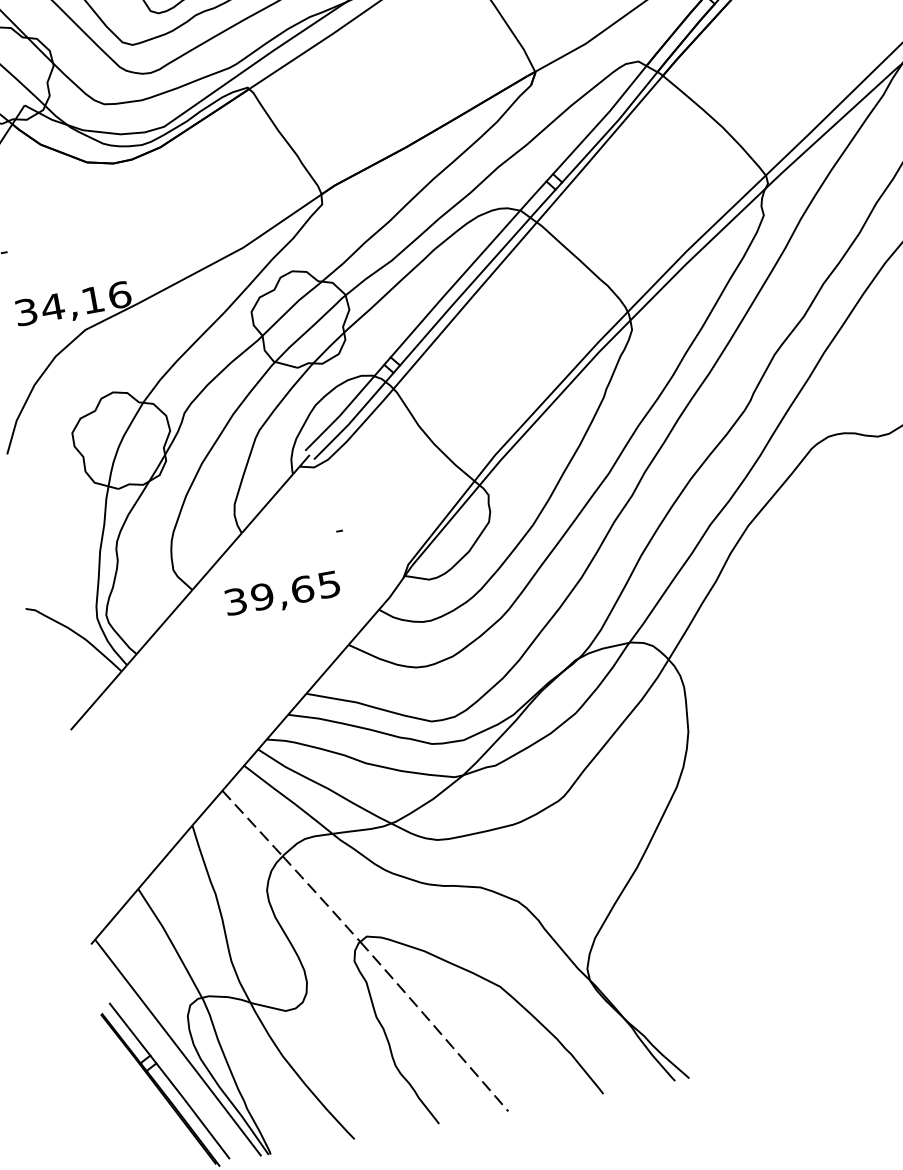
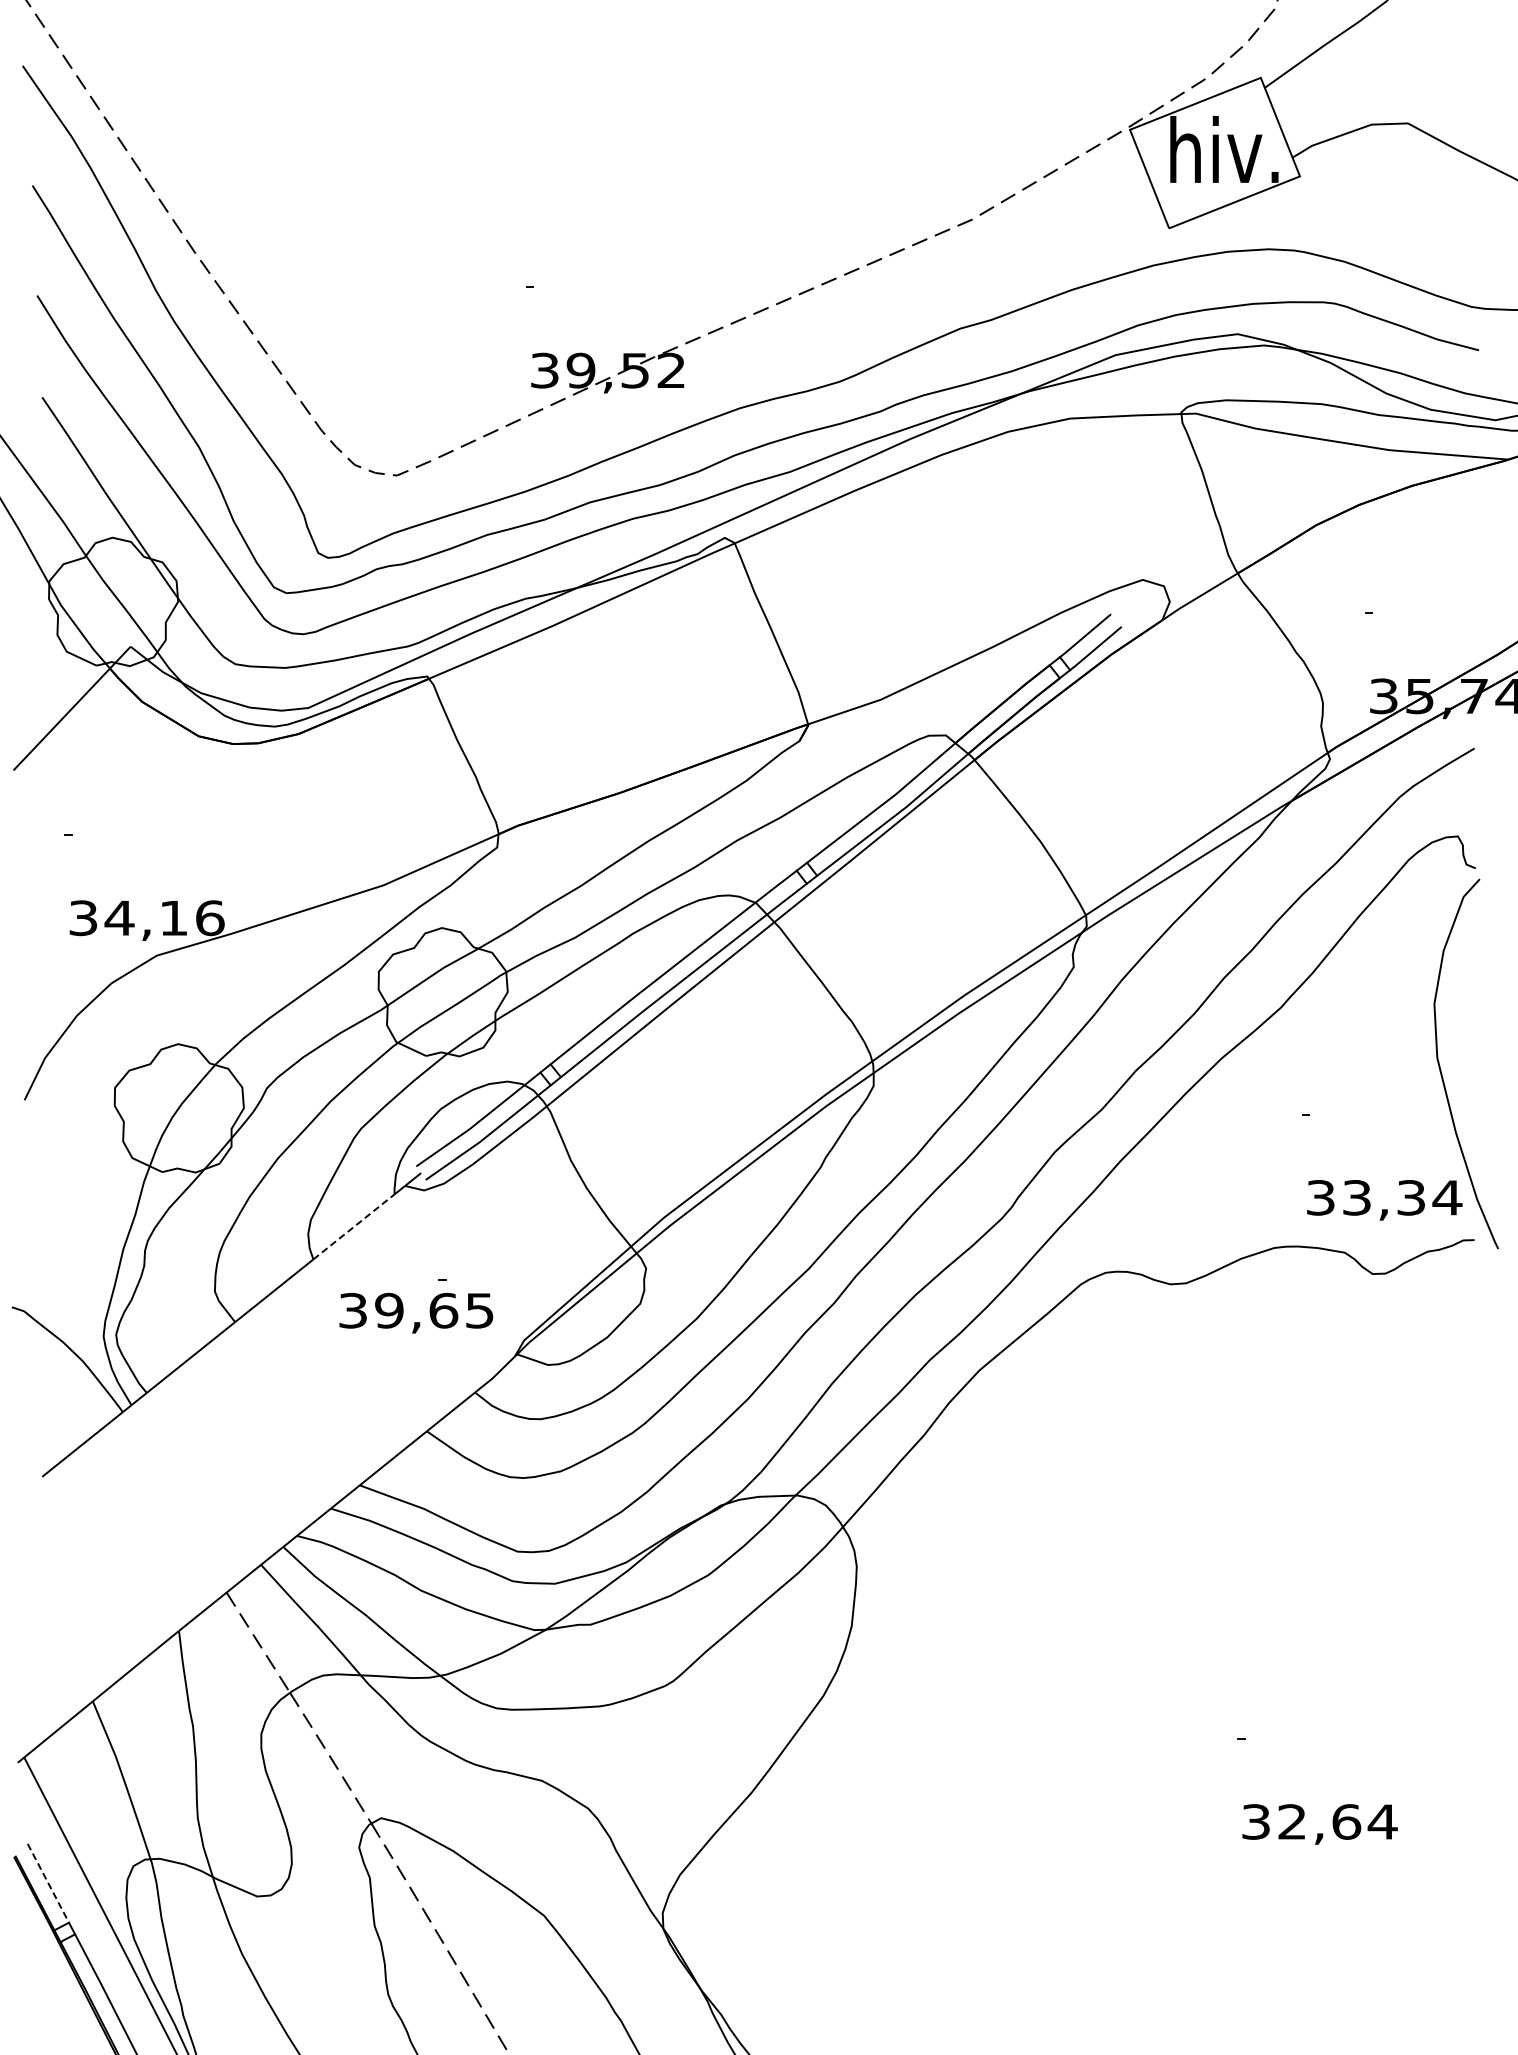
line: (267, 503) -> (354, 1226), solid -> dashed
text: (282, 594) -> (416, 1312), moved
line: (129, 1029) -> (48, 1883), solid -> dashed

